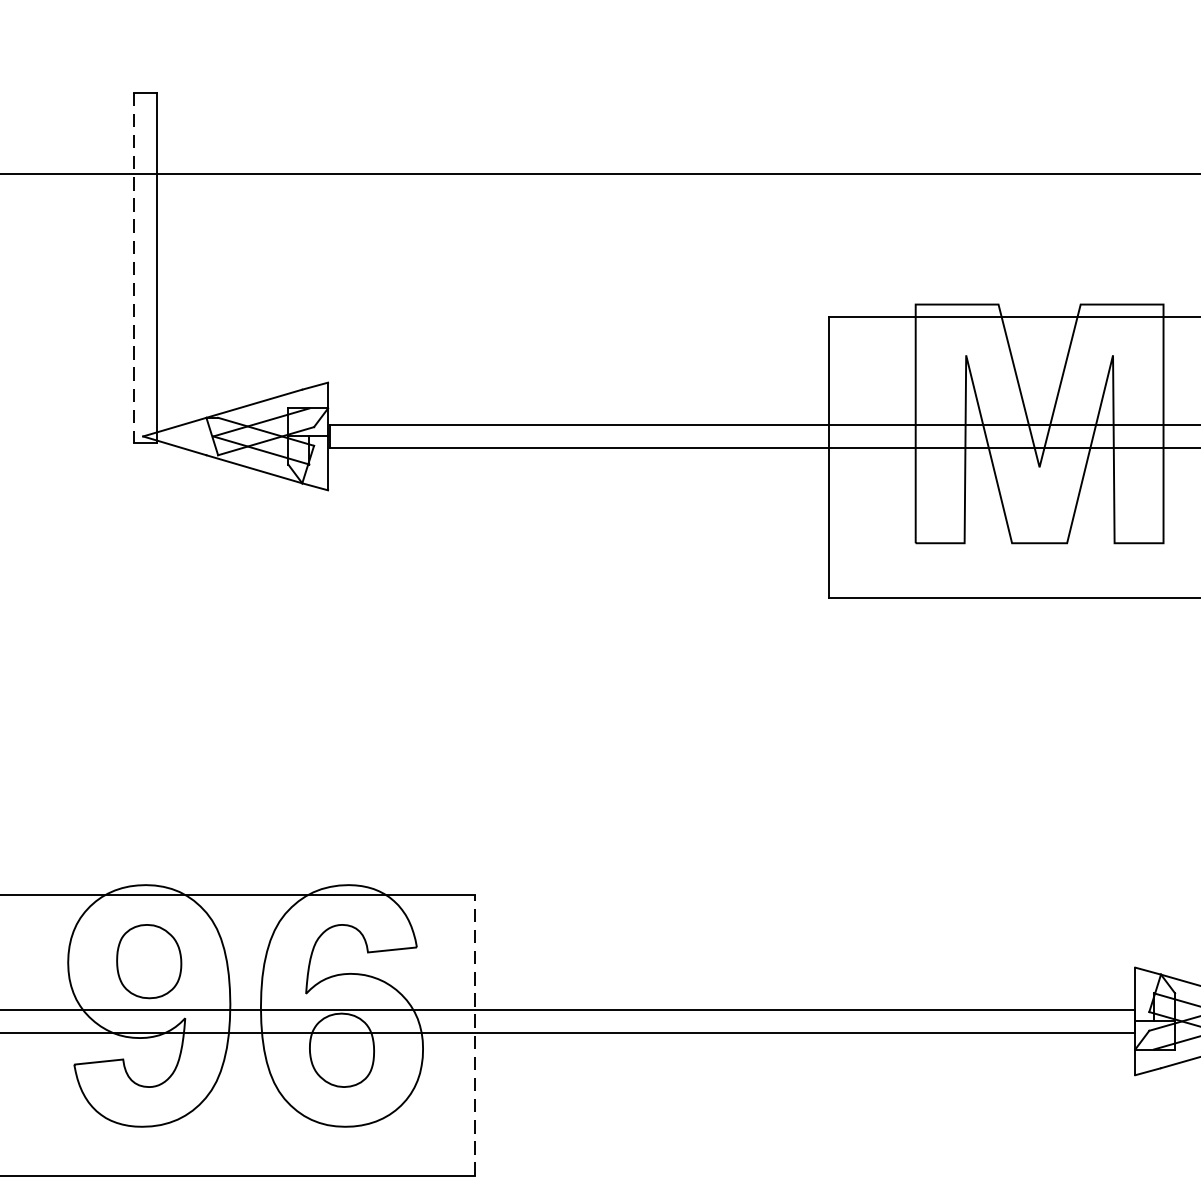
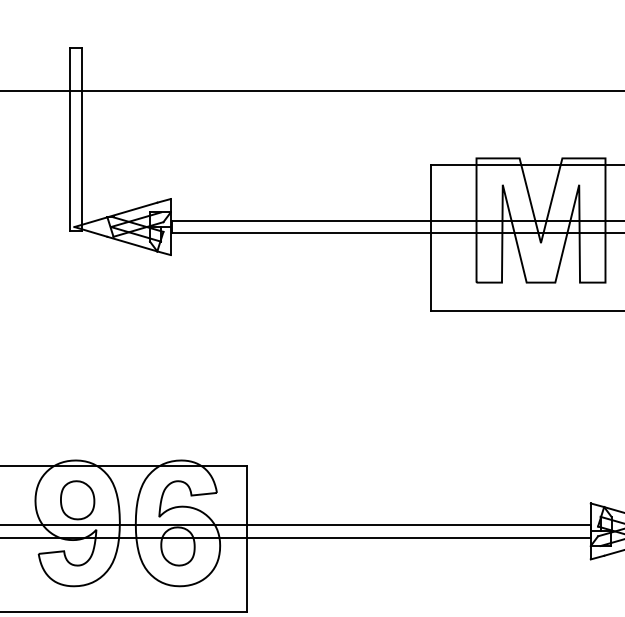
line: (133, 268) -> (69, 139), dashed -> solid
line: (475, 1034) -> (247, 538), dashed -> solid

